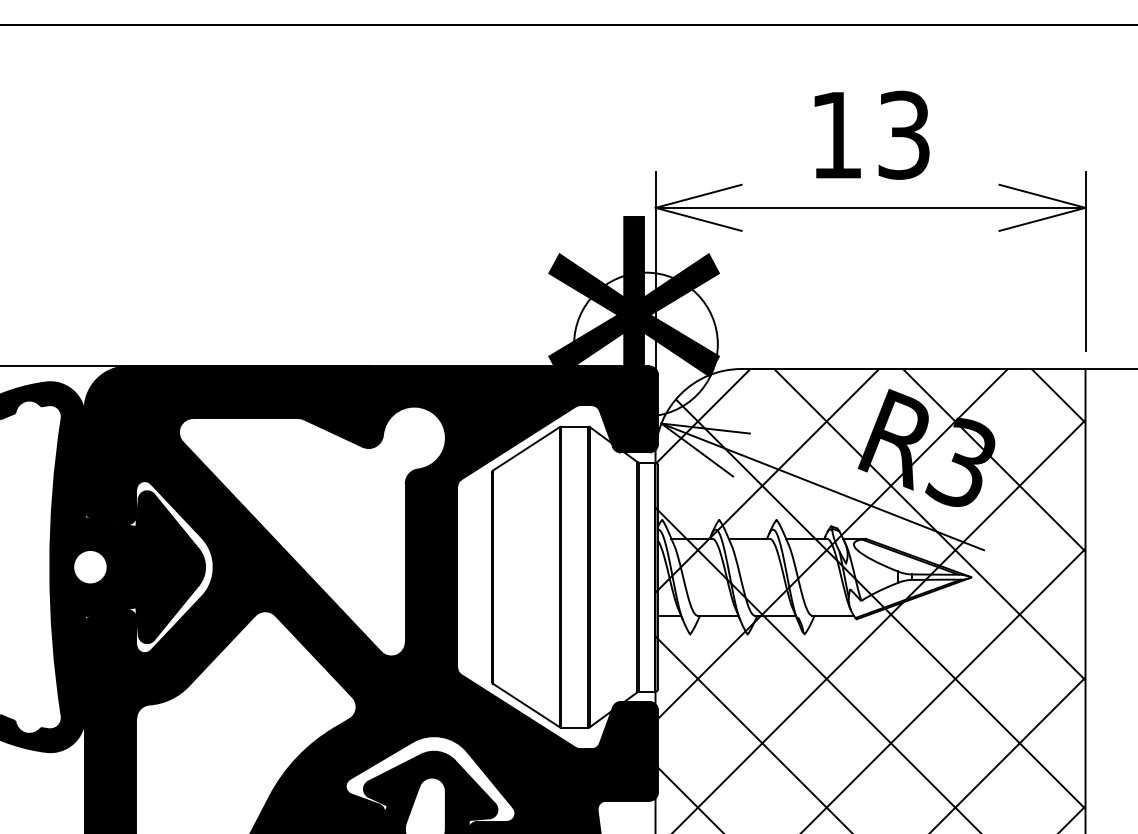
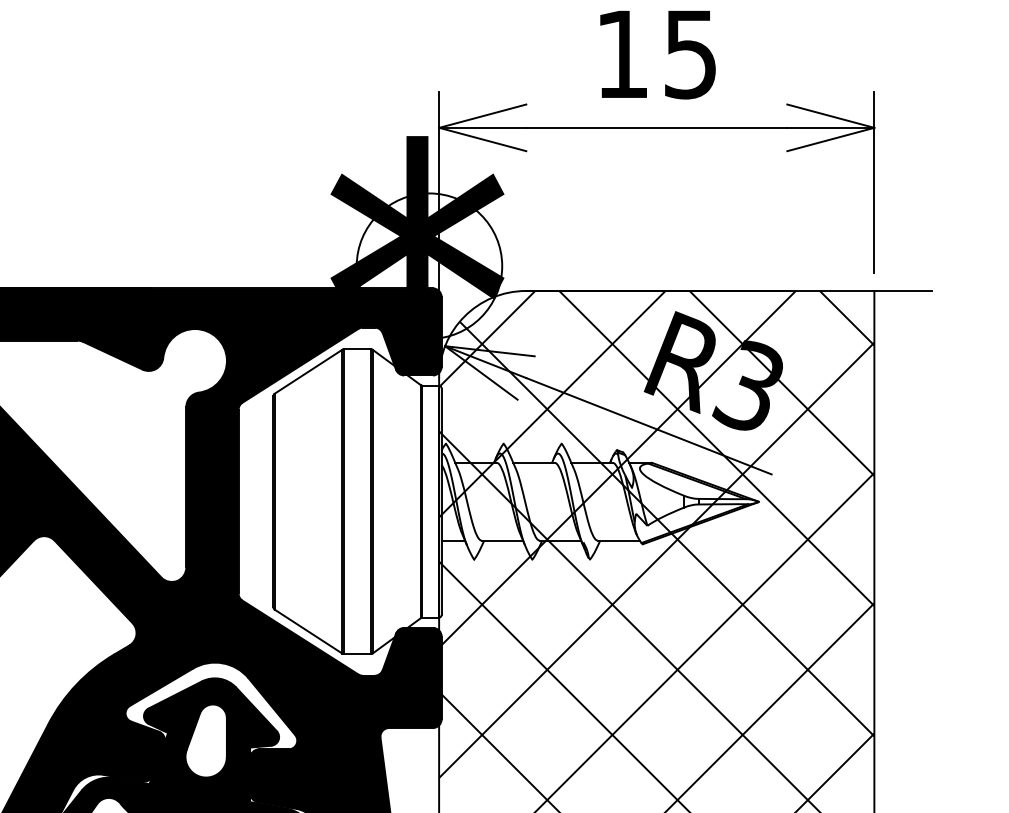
text: (903, 134) -> (690, 53), 13 -> 15

